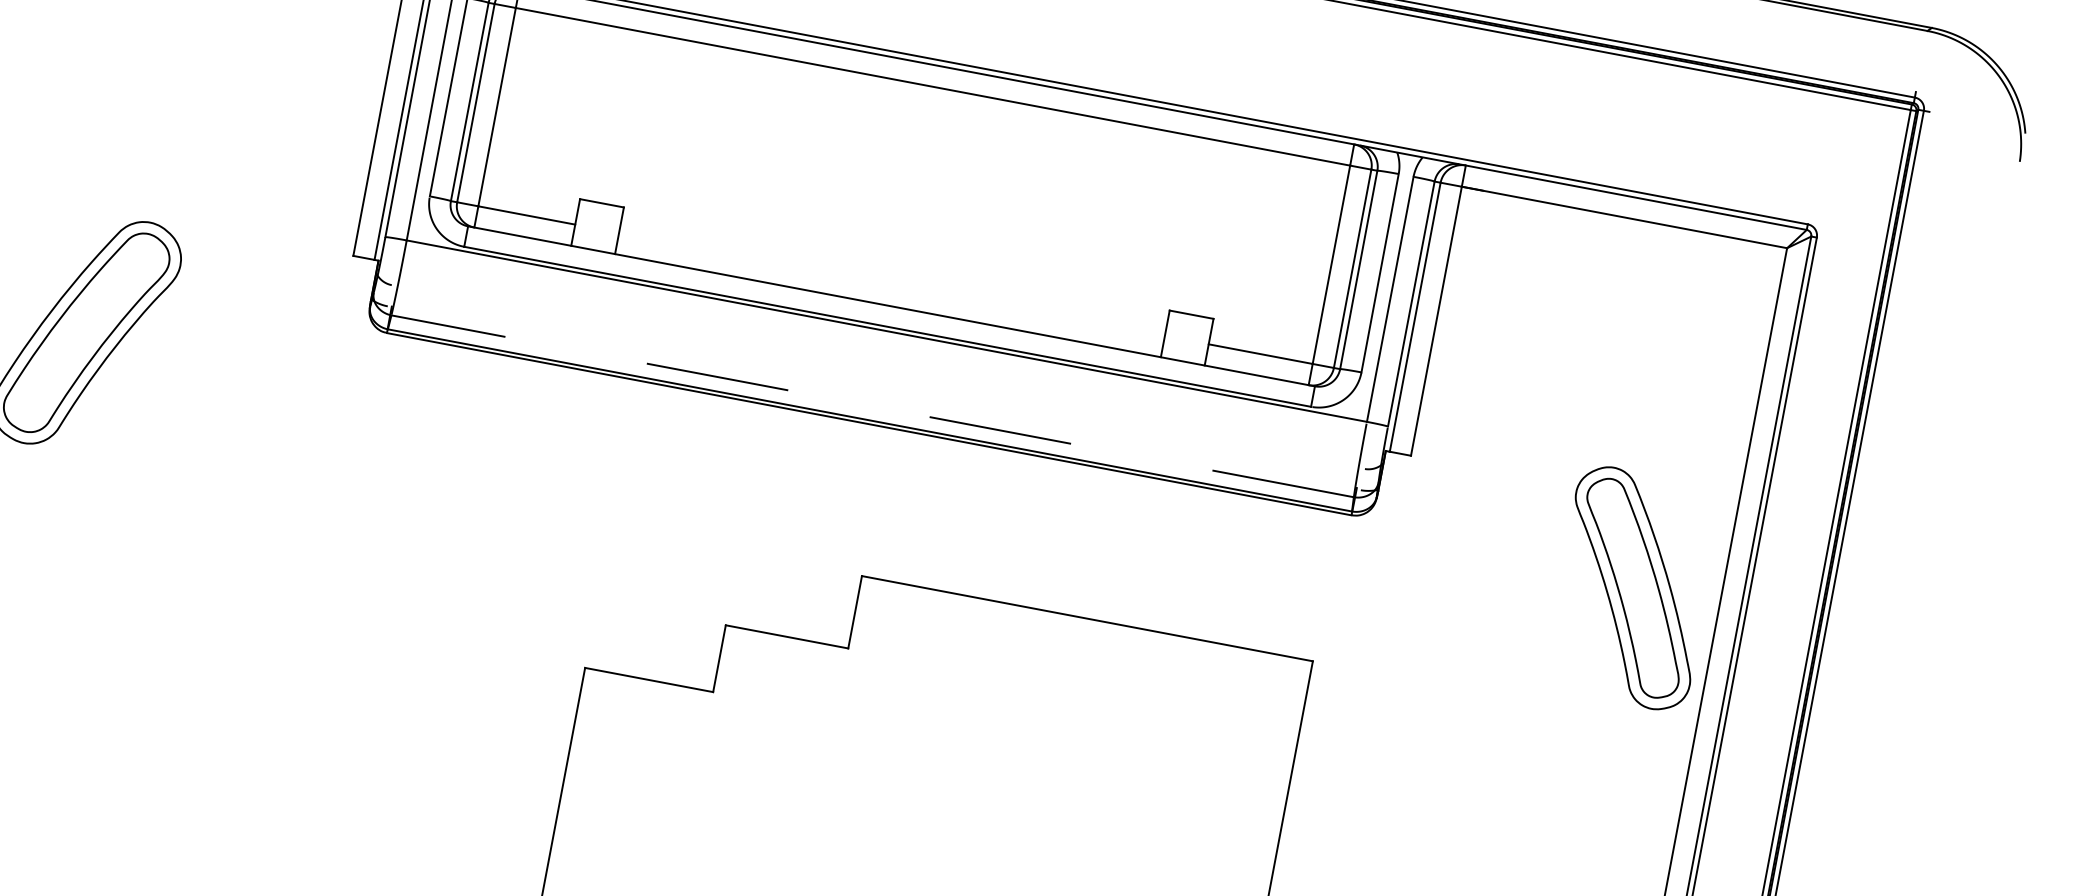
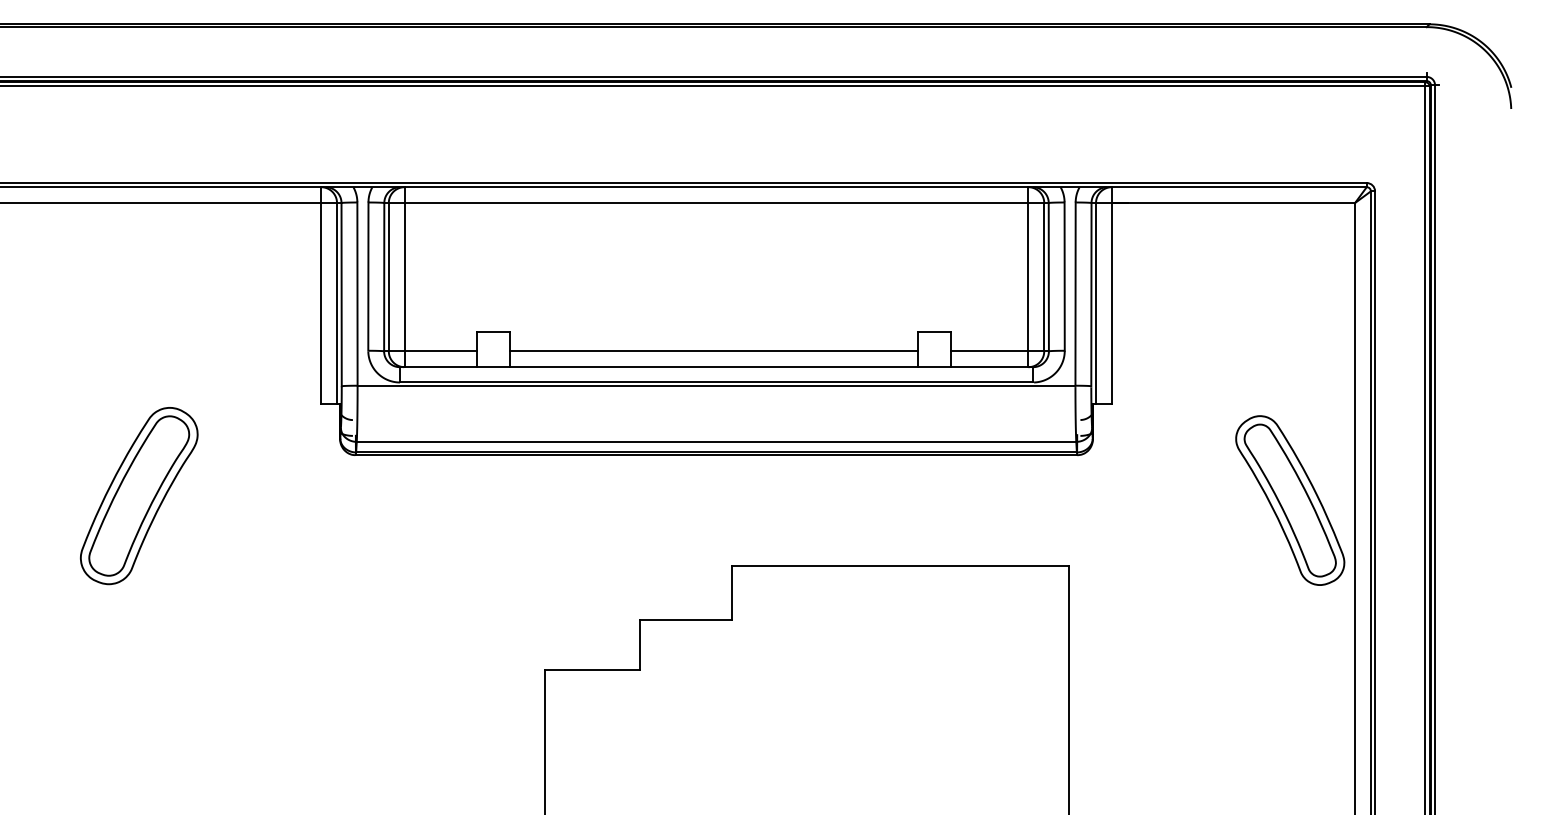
line: (891, 284) -> (713, 351), added
line: (872, 405) -> (716, 441), dashed -> solid
part: (1633, 588) -> (1290, 500), moved

